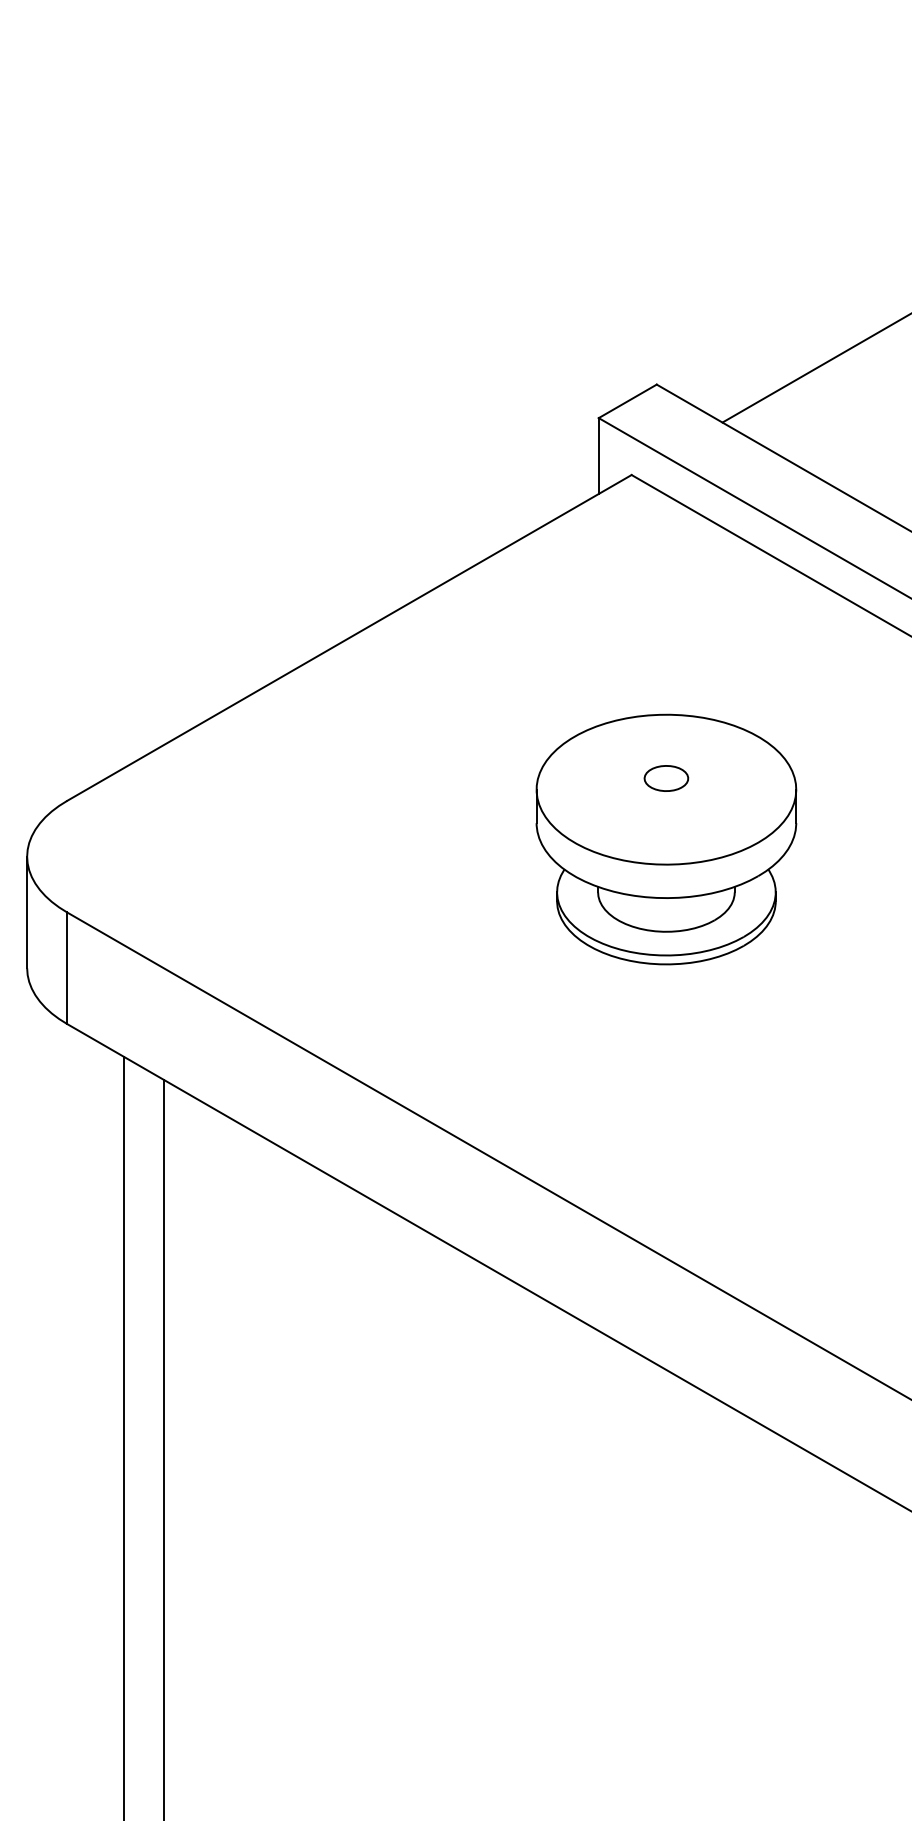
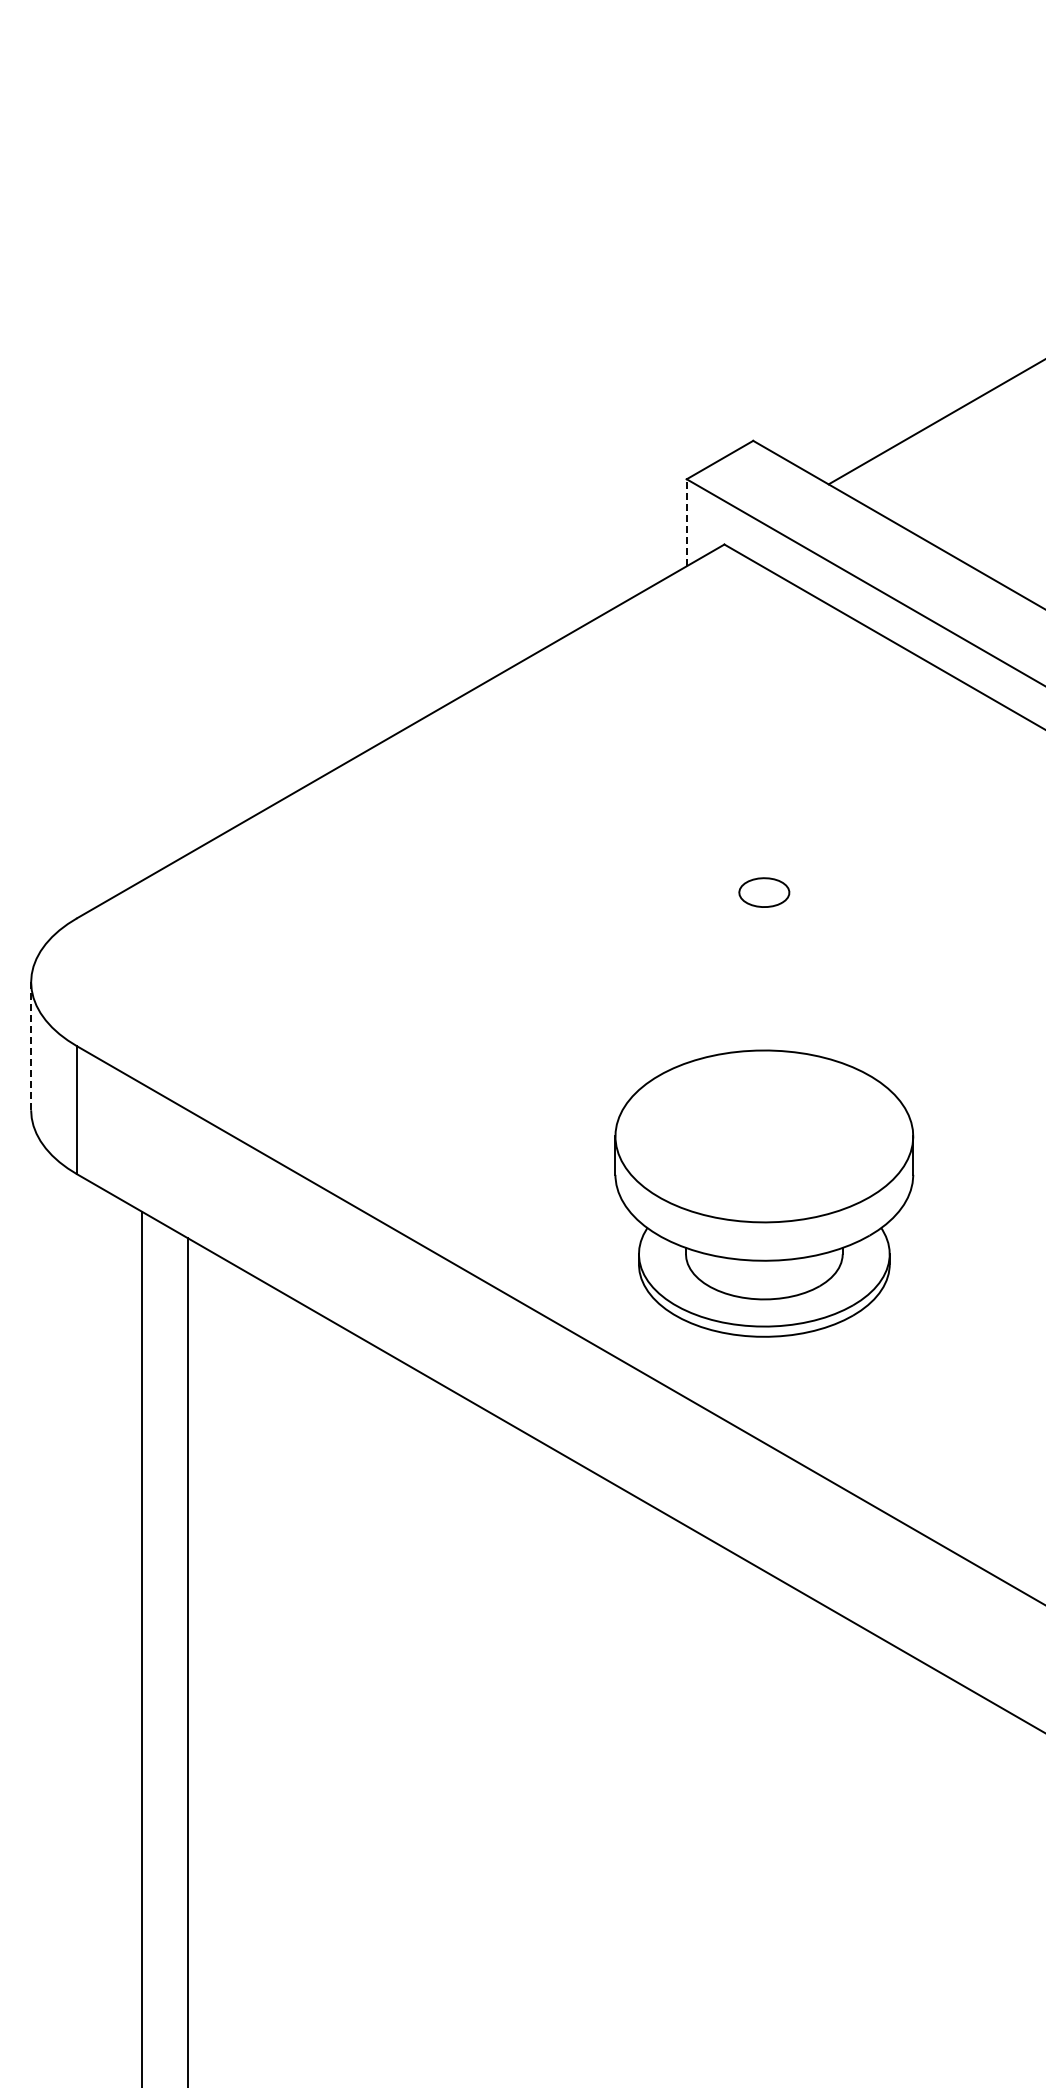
line: (598, 455) -> (686, 522), solid -> dashed
part: (666, 839) -> (764, 1193), moved
line: (27, 912) -> (31, 1046), solid -> dashed

